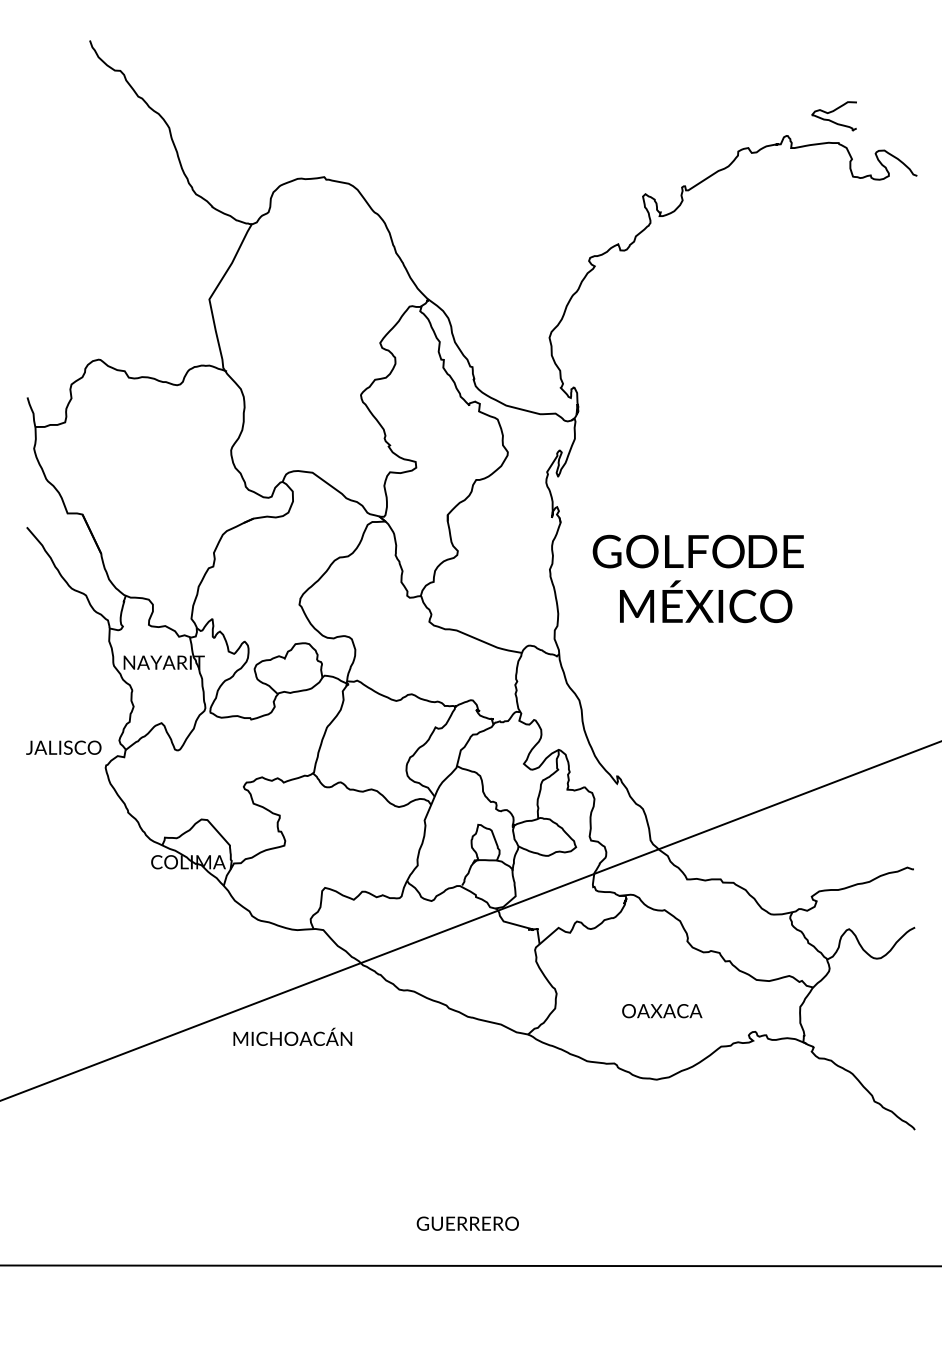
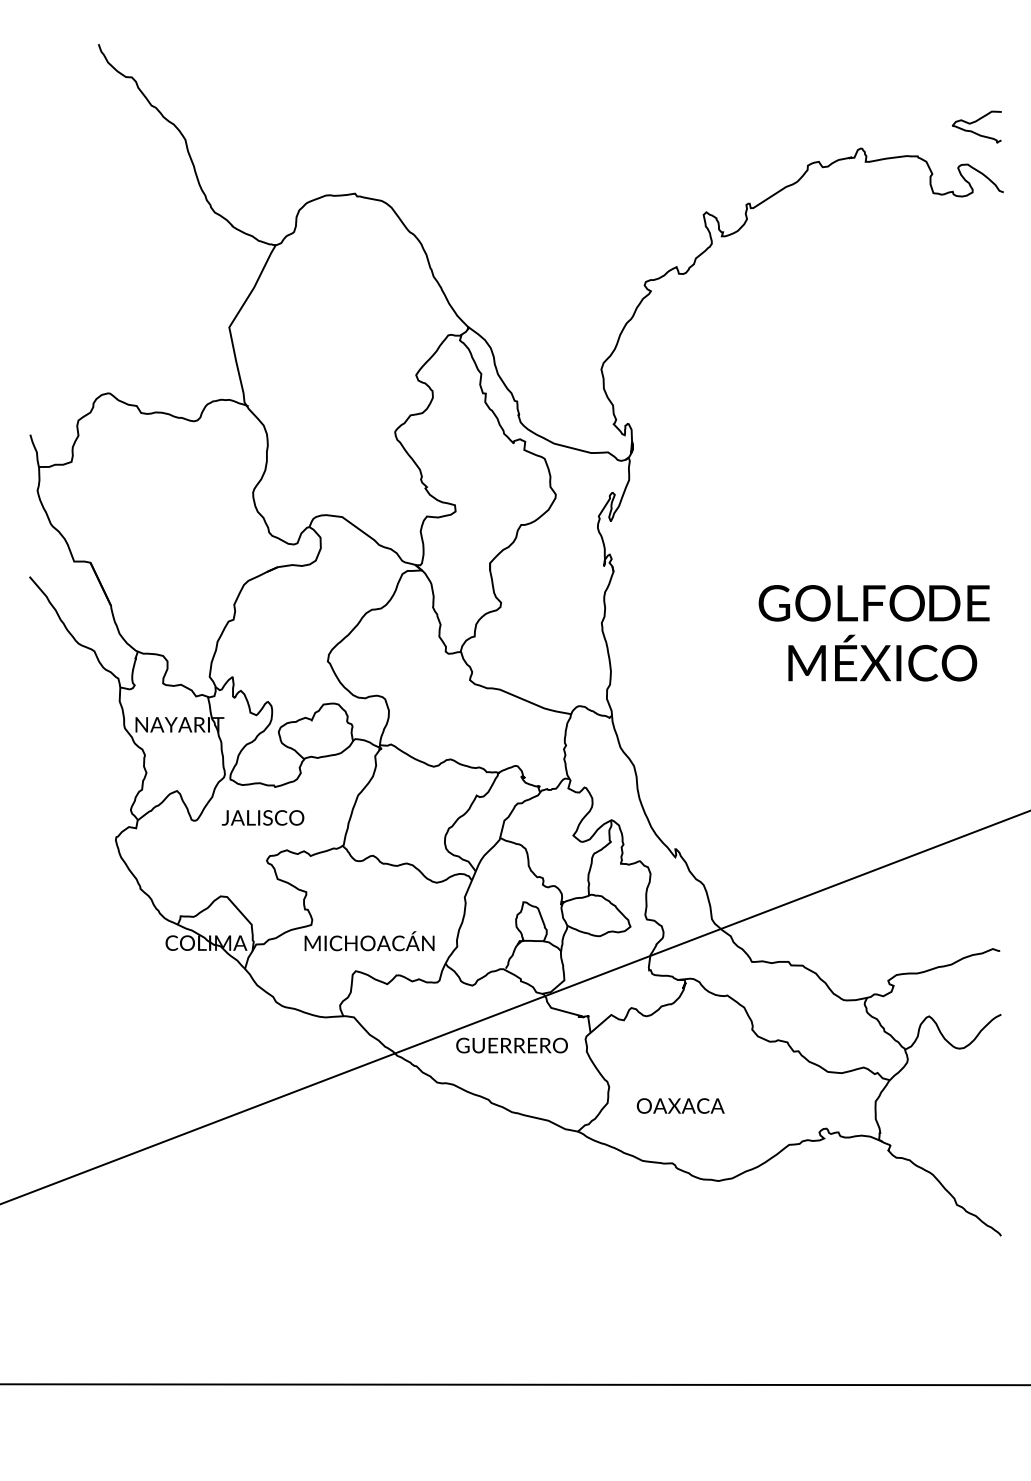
curve: (833, 112) -> (976, 122), moved
text: (697, 579) -> (873, 633), moved
text: (63, 747) -> (262, 817), moved
text: (662, 1010) -> (680, 1105), moved
text: (292, 1037) -> (369, 941), moved
text: (467, 1223) -> (511, 1045), moved

